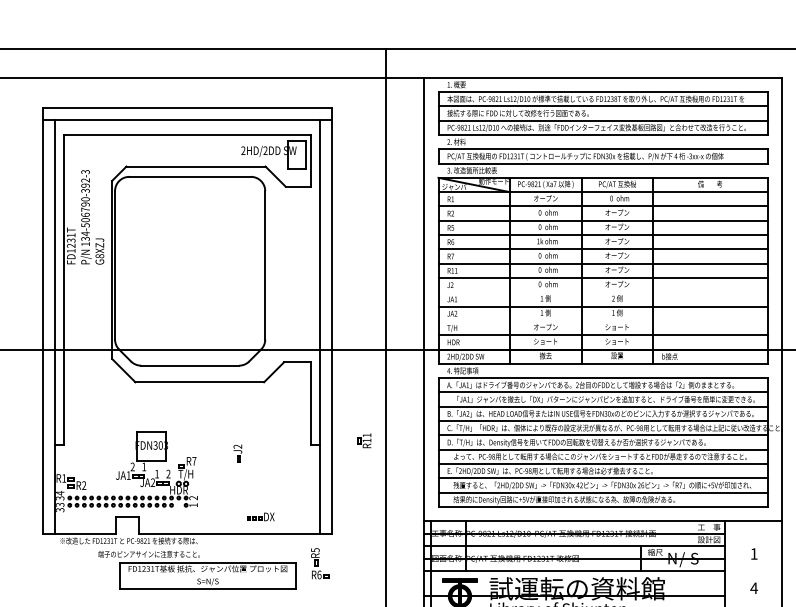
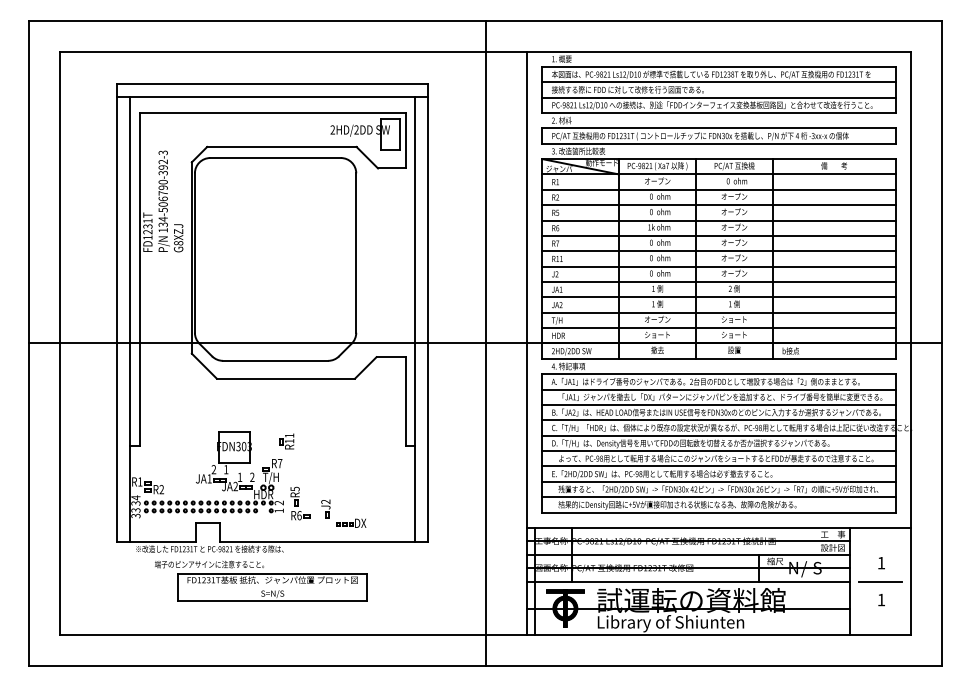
line: (602, 292) -> (718, 282), added
line: (602, 320) -> (718, 312), added
part: (364, 440) -> (286, 441), moved
part: (237, 452) -> (325, 508), moved
part: (320, 563) -> (300, 503), moved
part: (197, 569) -> (261, 580), moved
line: (753, 571) -> (880, 581), added
text: (754, 587) -> (881, 599), 4 -> 1

